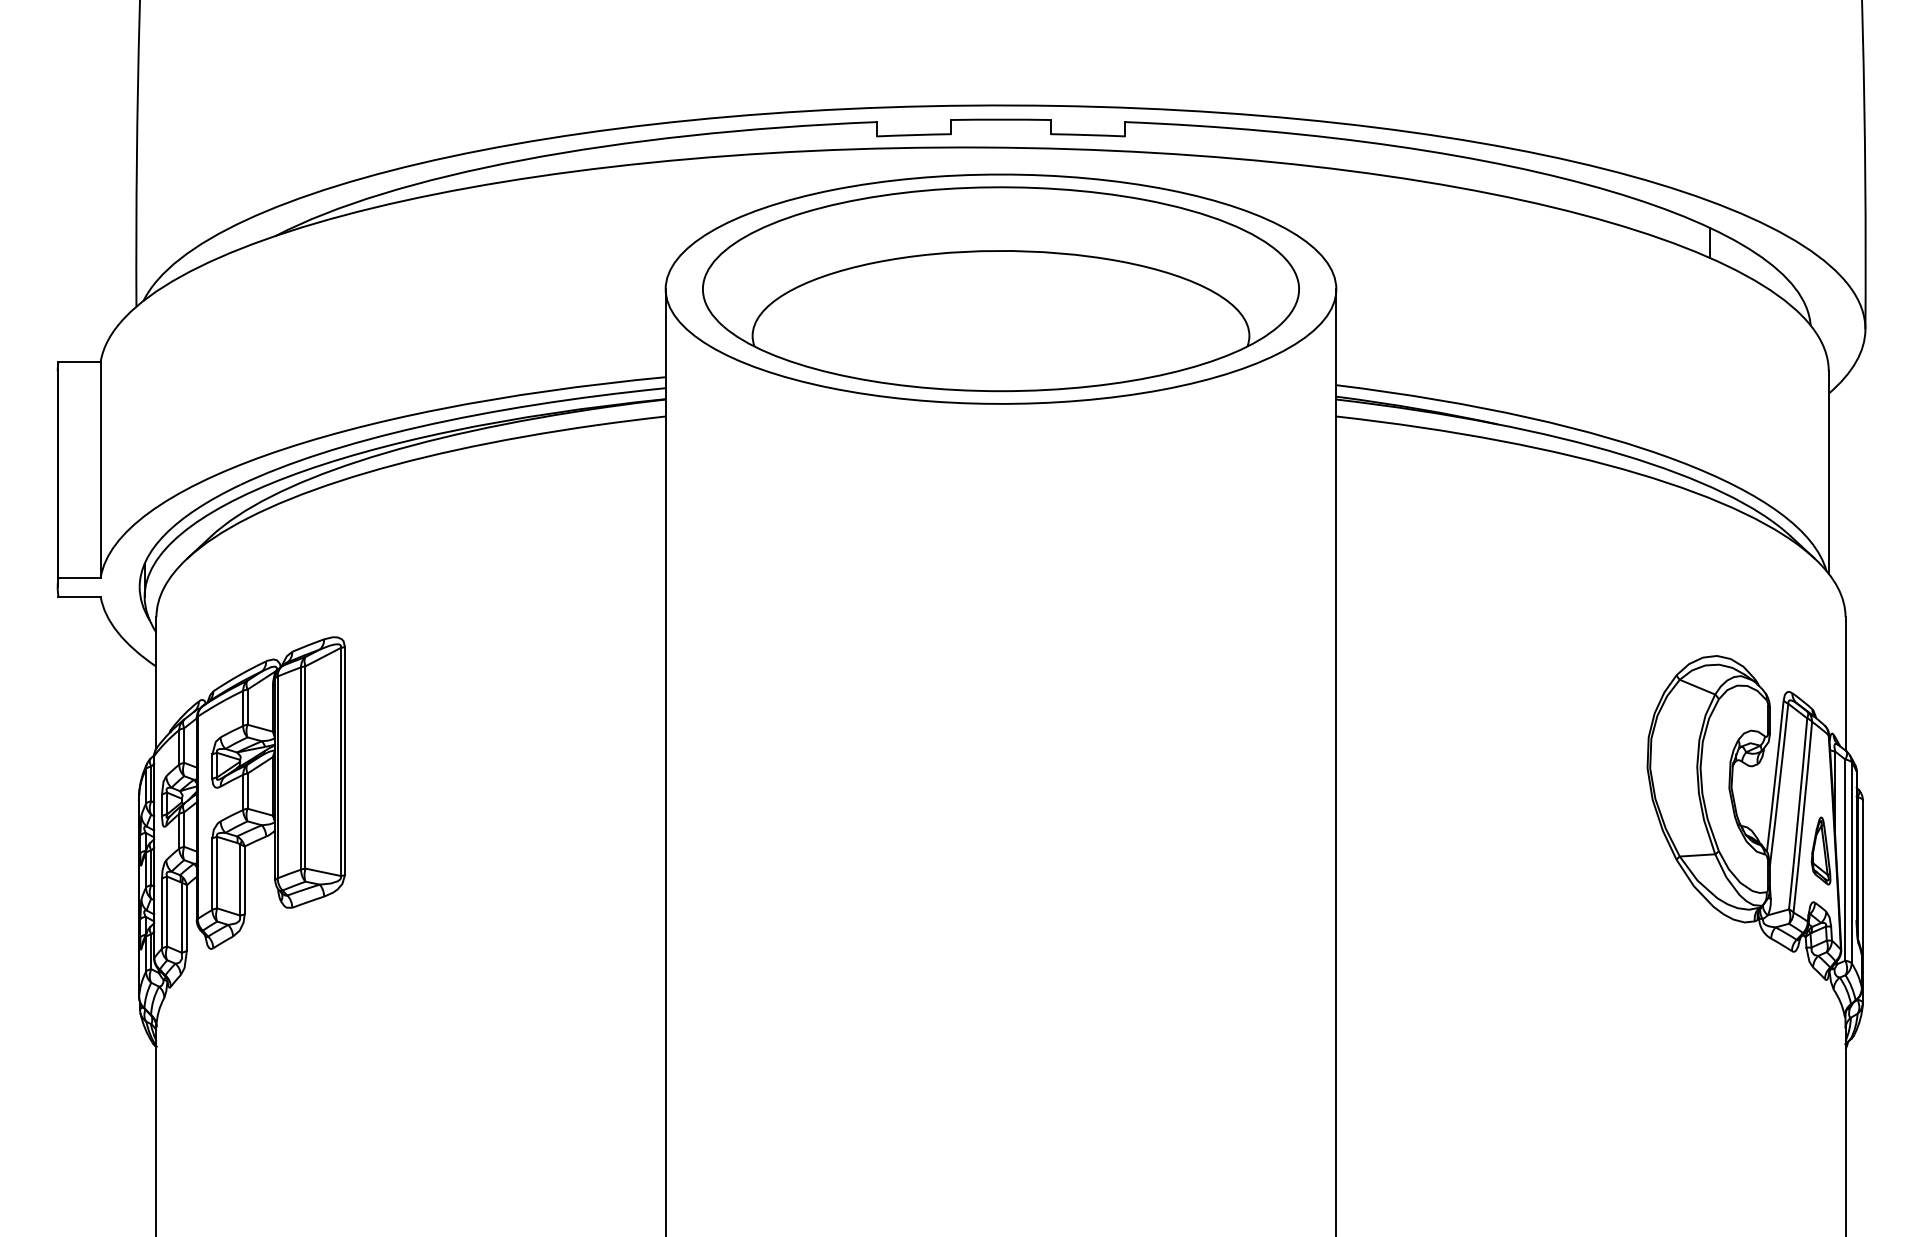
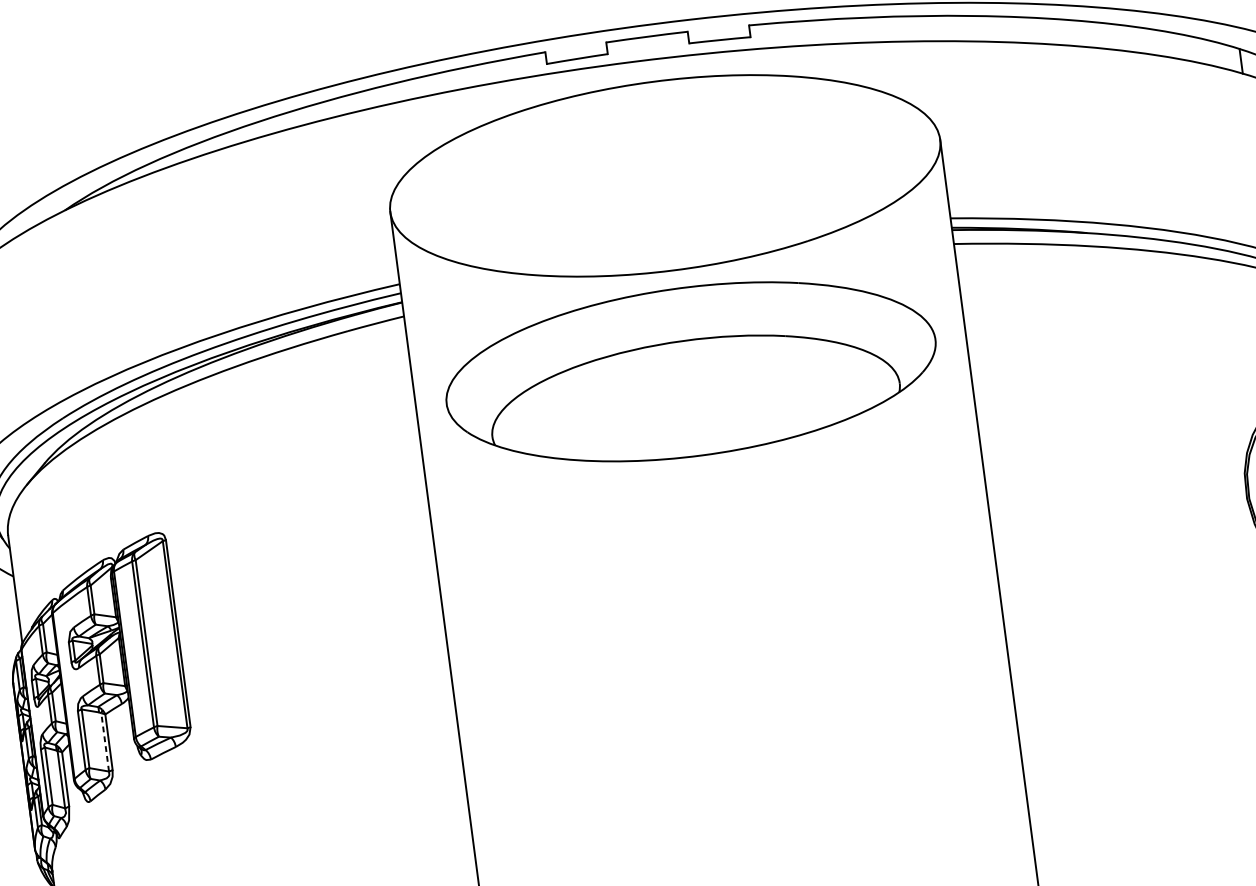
part: (1000, 289) -> (690, 372), moved
line: (240, 880) -> (105, 742), solid -> dashed

